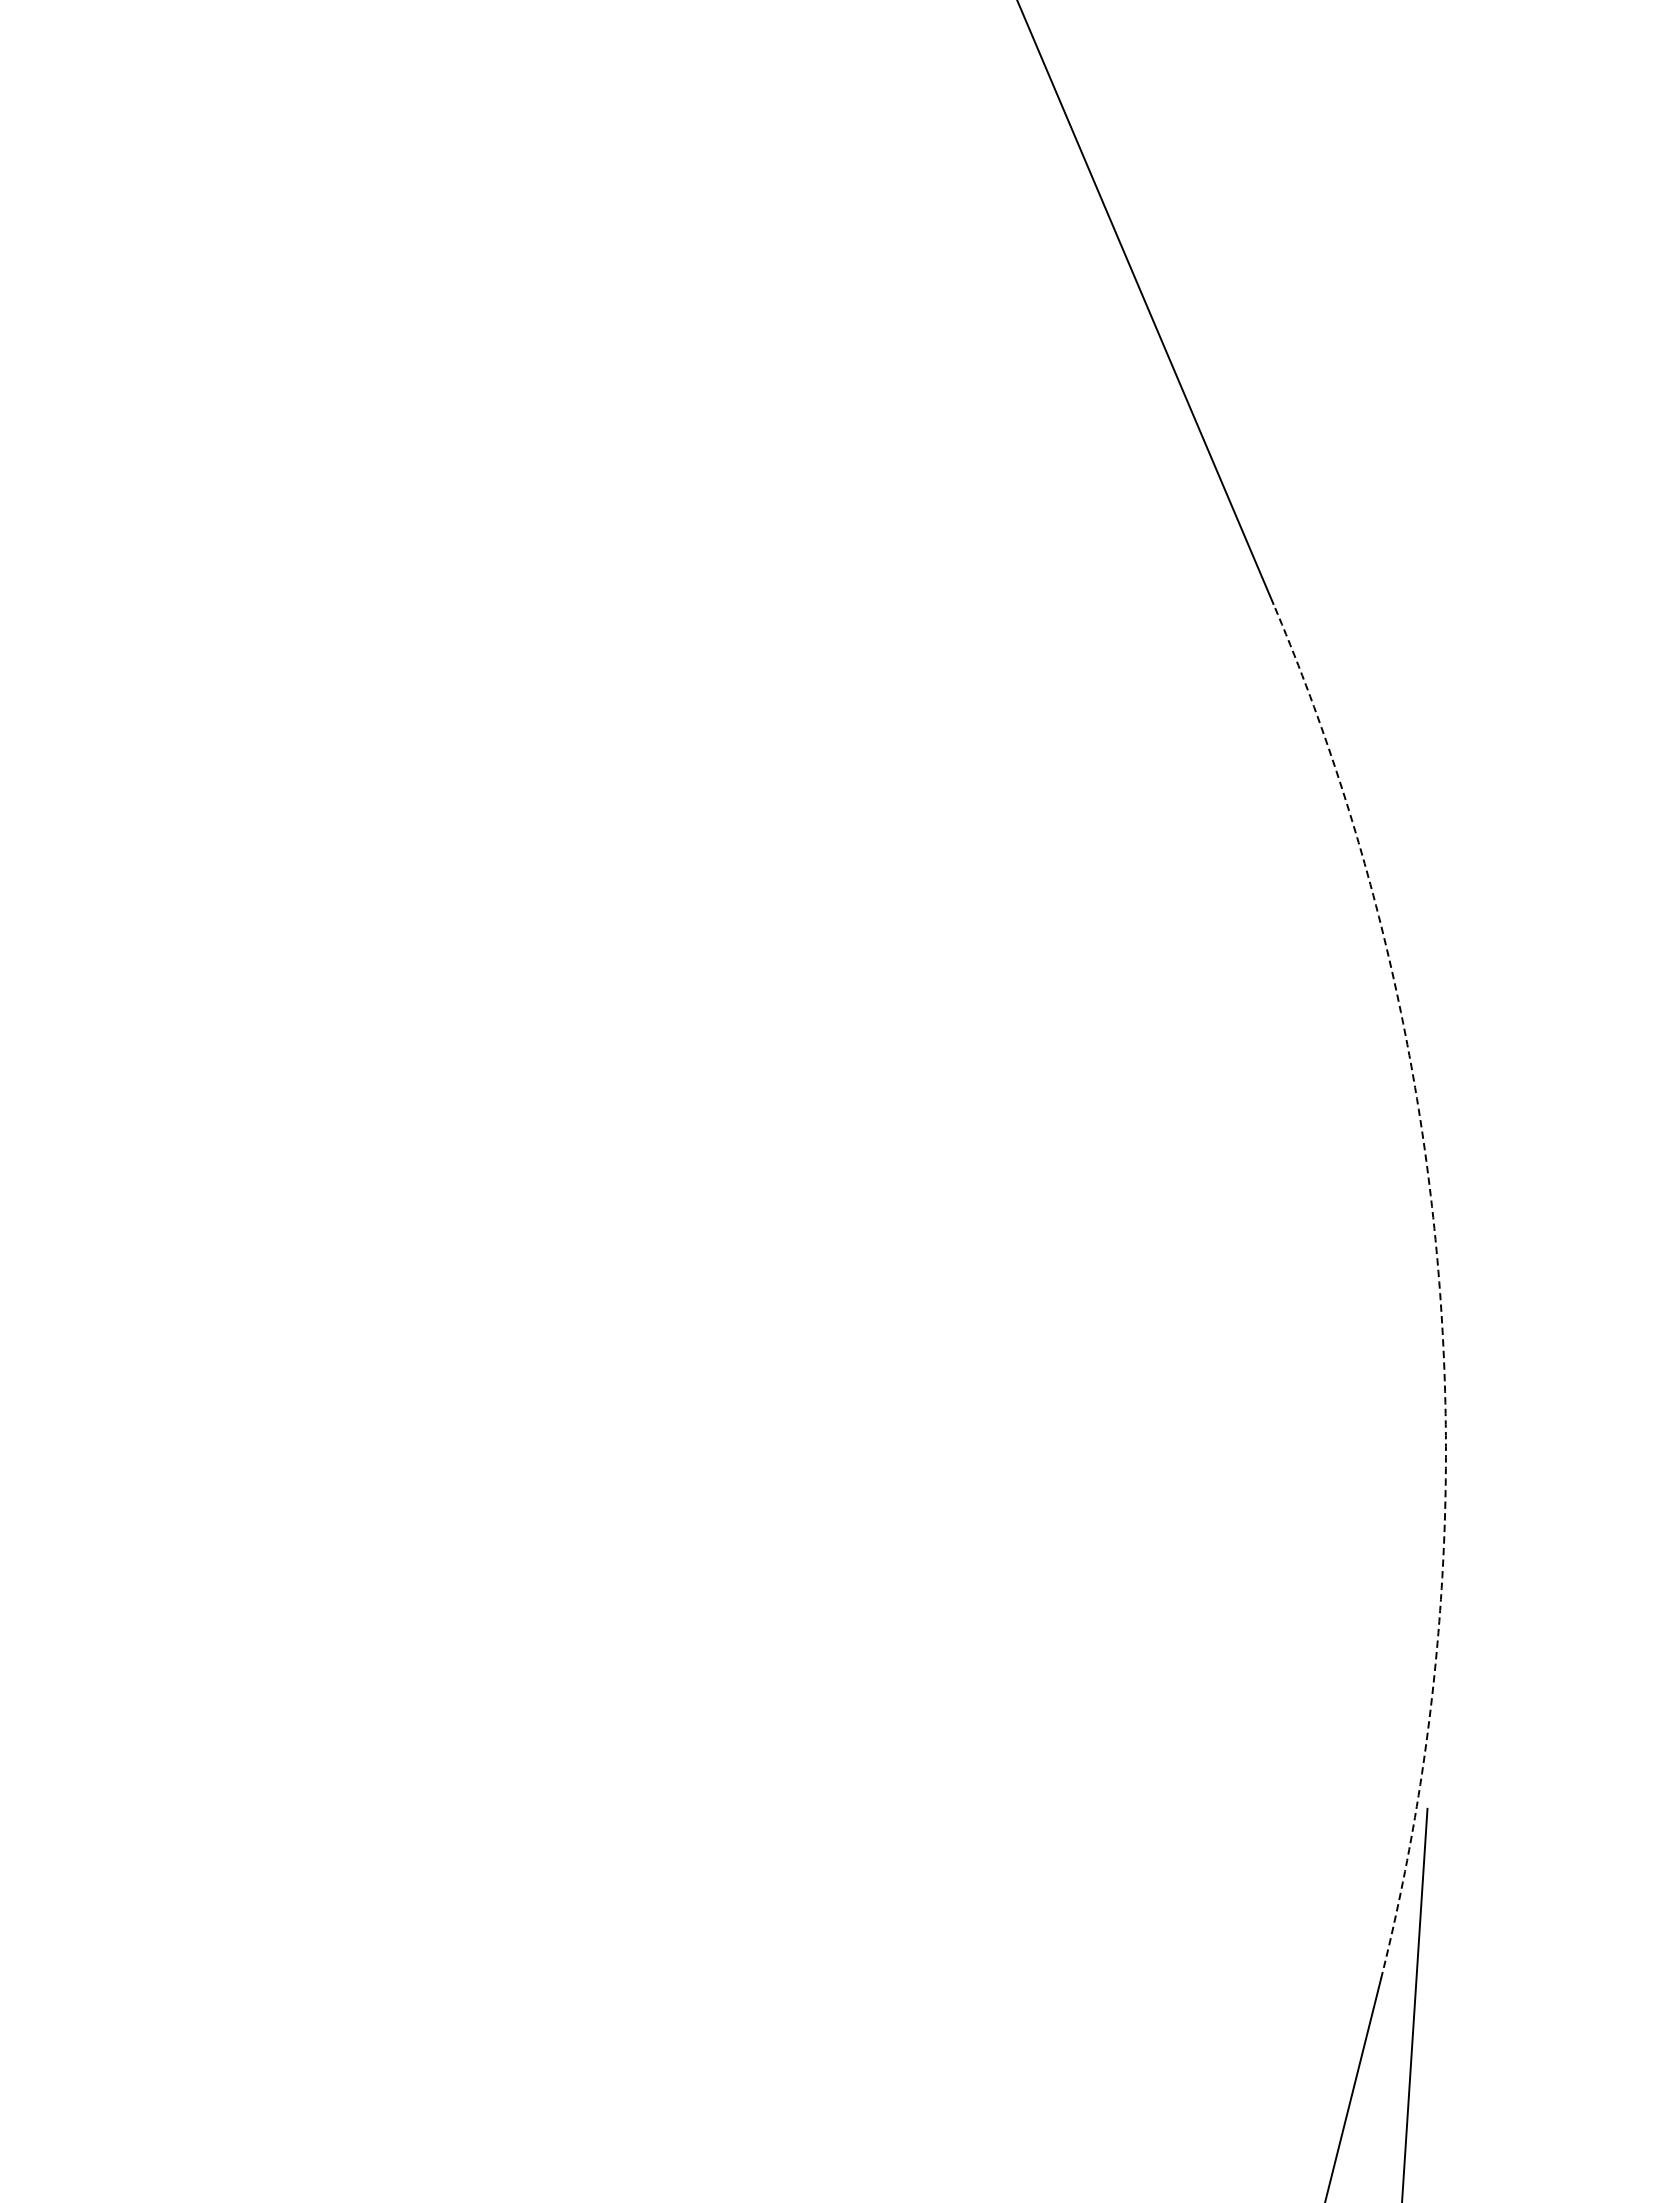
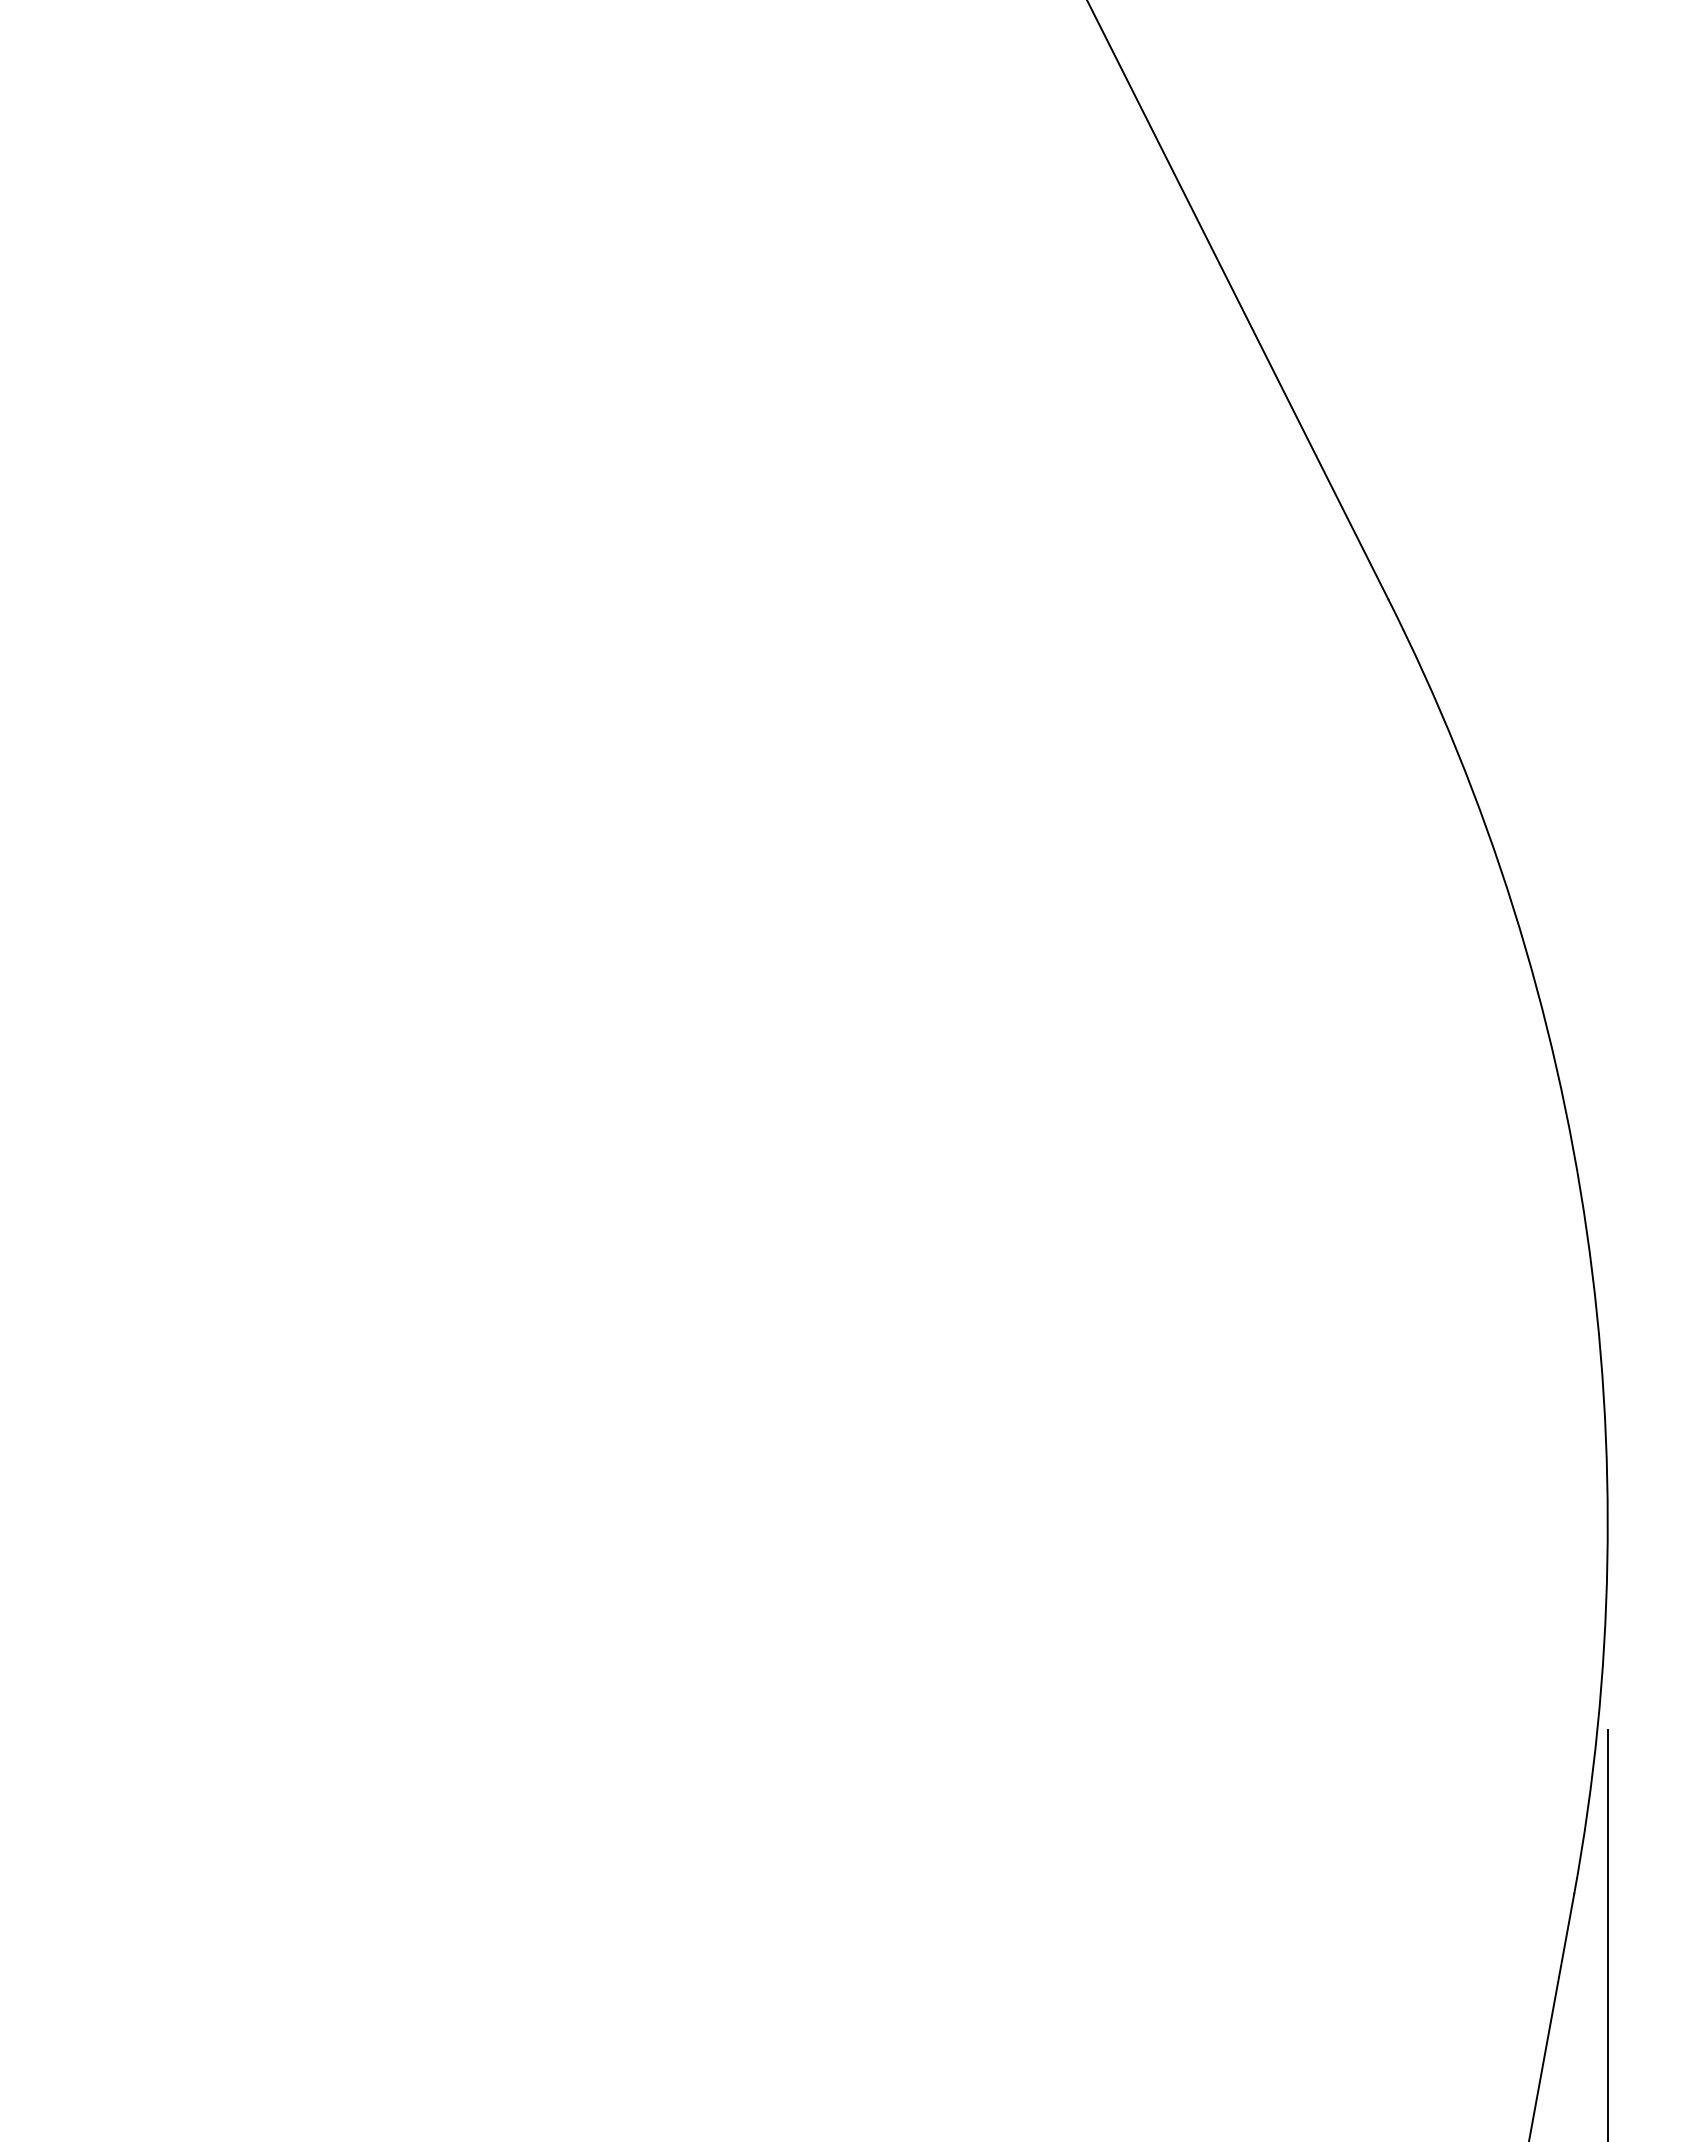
arc: (1438, 1282) -> (1586, 1231), dashed -> solid

